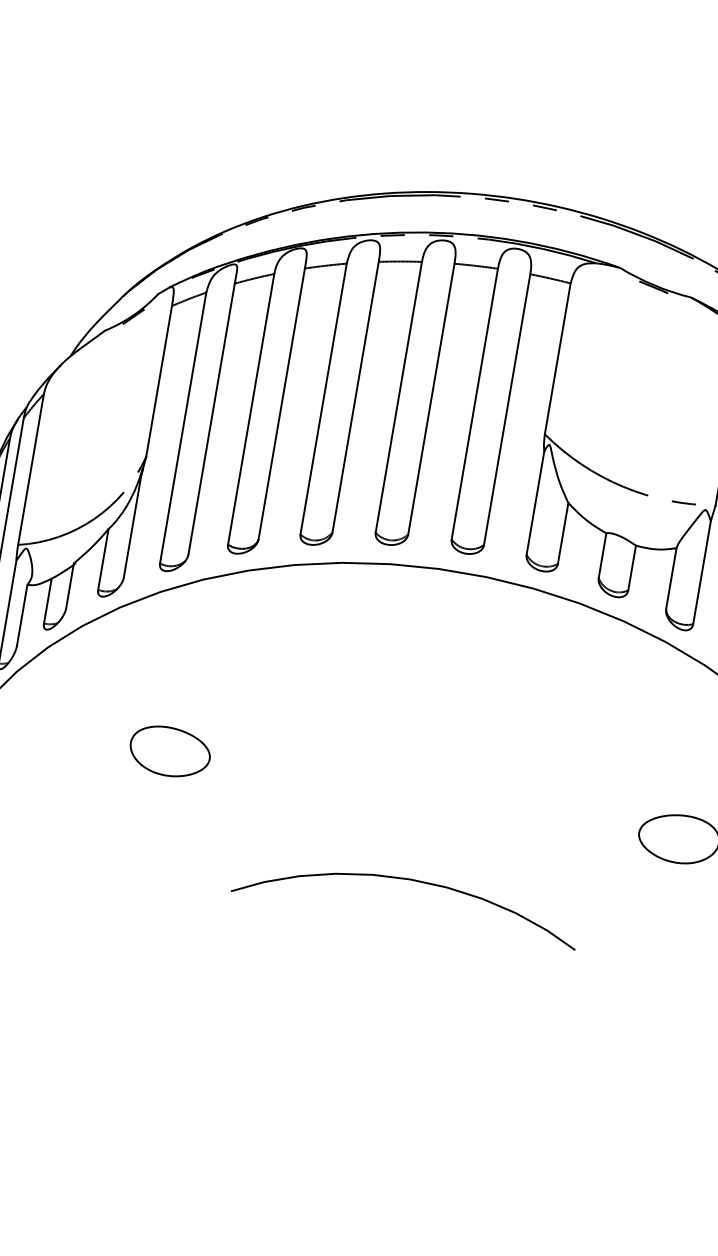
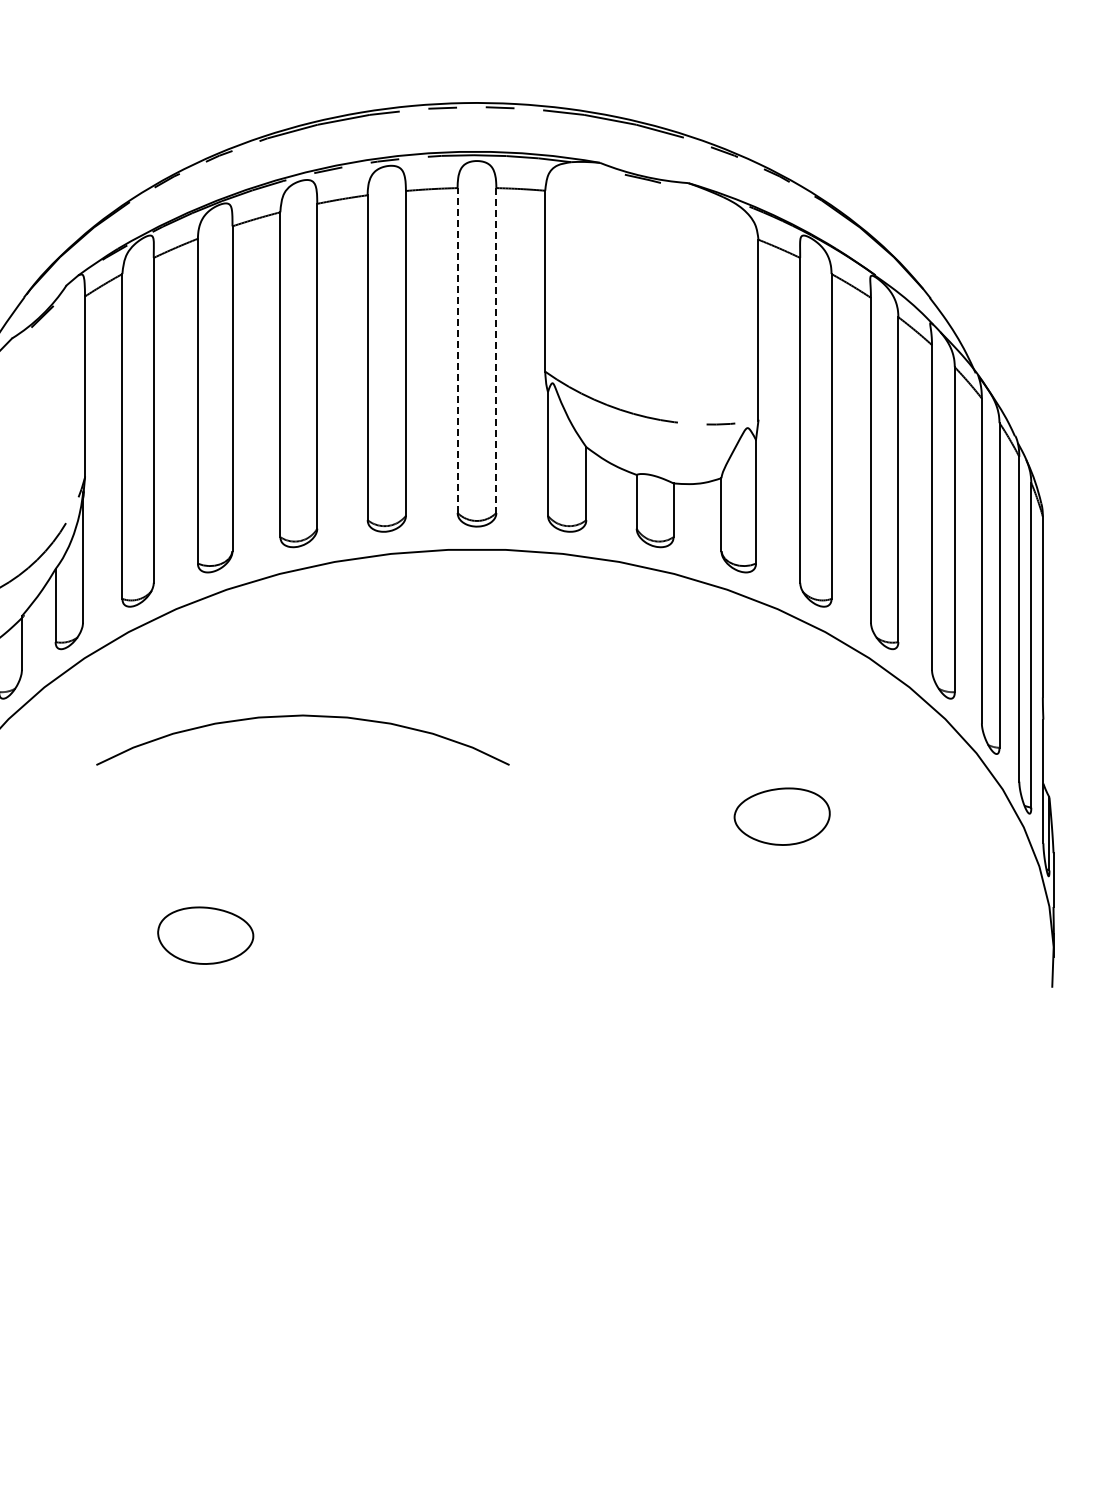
line: (474, 404) -> (457, 350), solid -> dashed
line: (507, 410) -> (496, 351), solid -> dashed
part: (169, 751) -> (205, 935), moved
curve: (409, 880) -> (302, 716), moved

